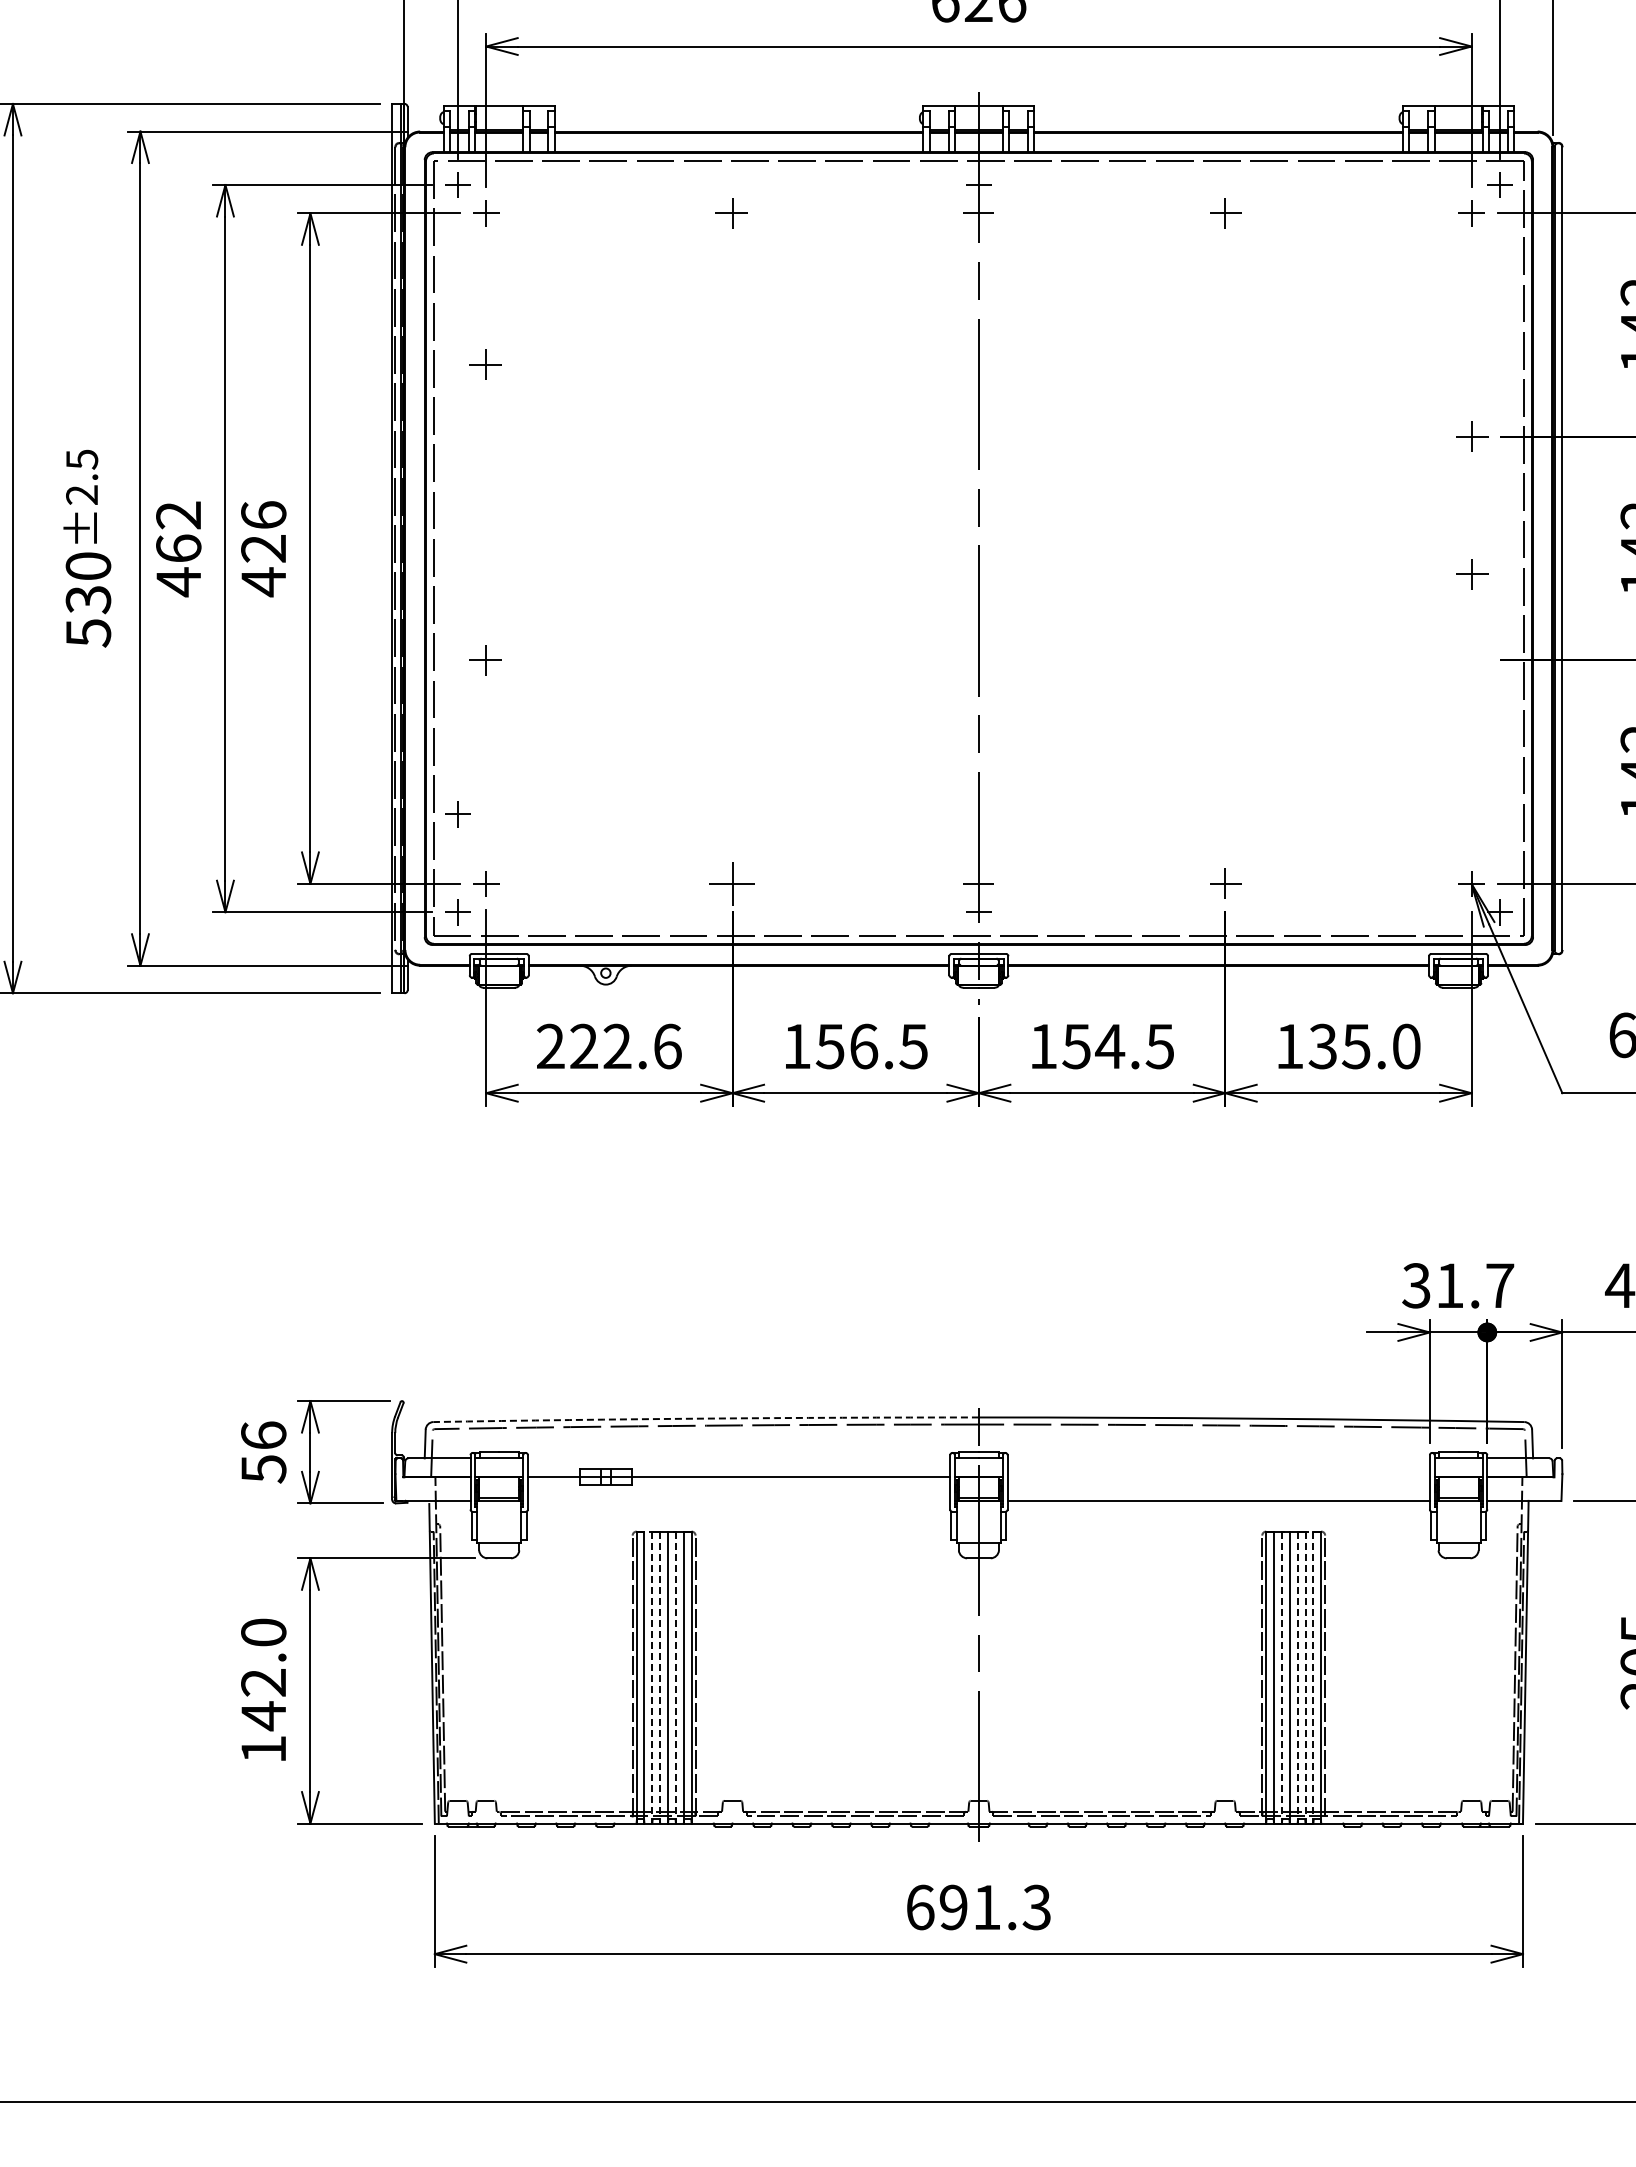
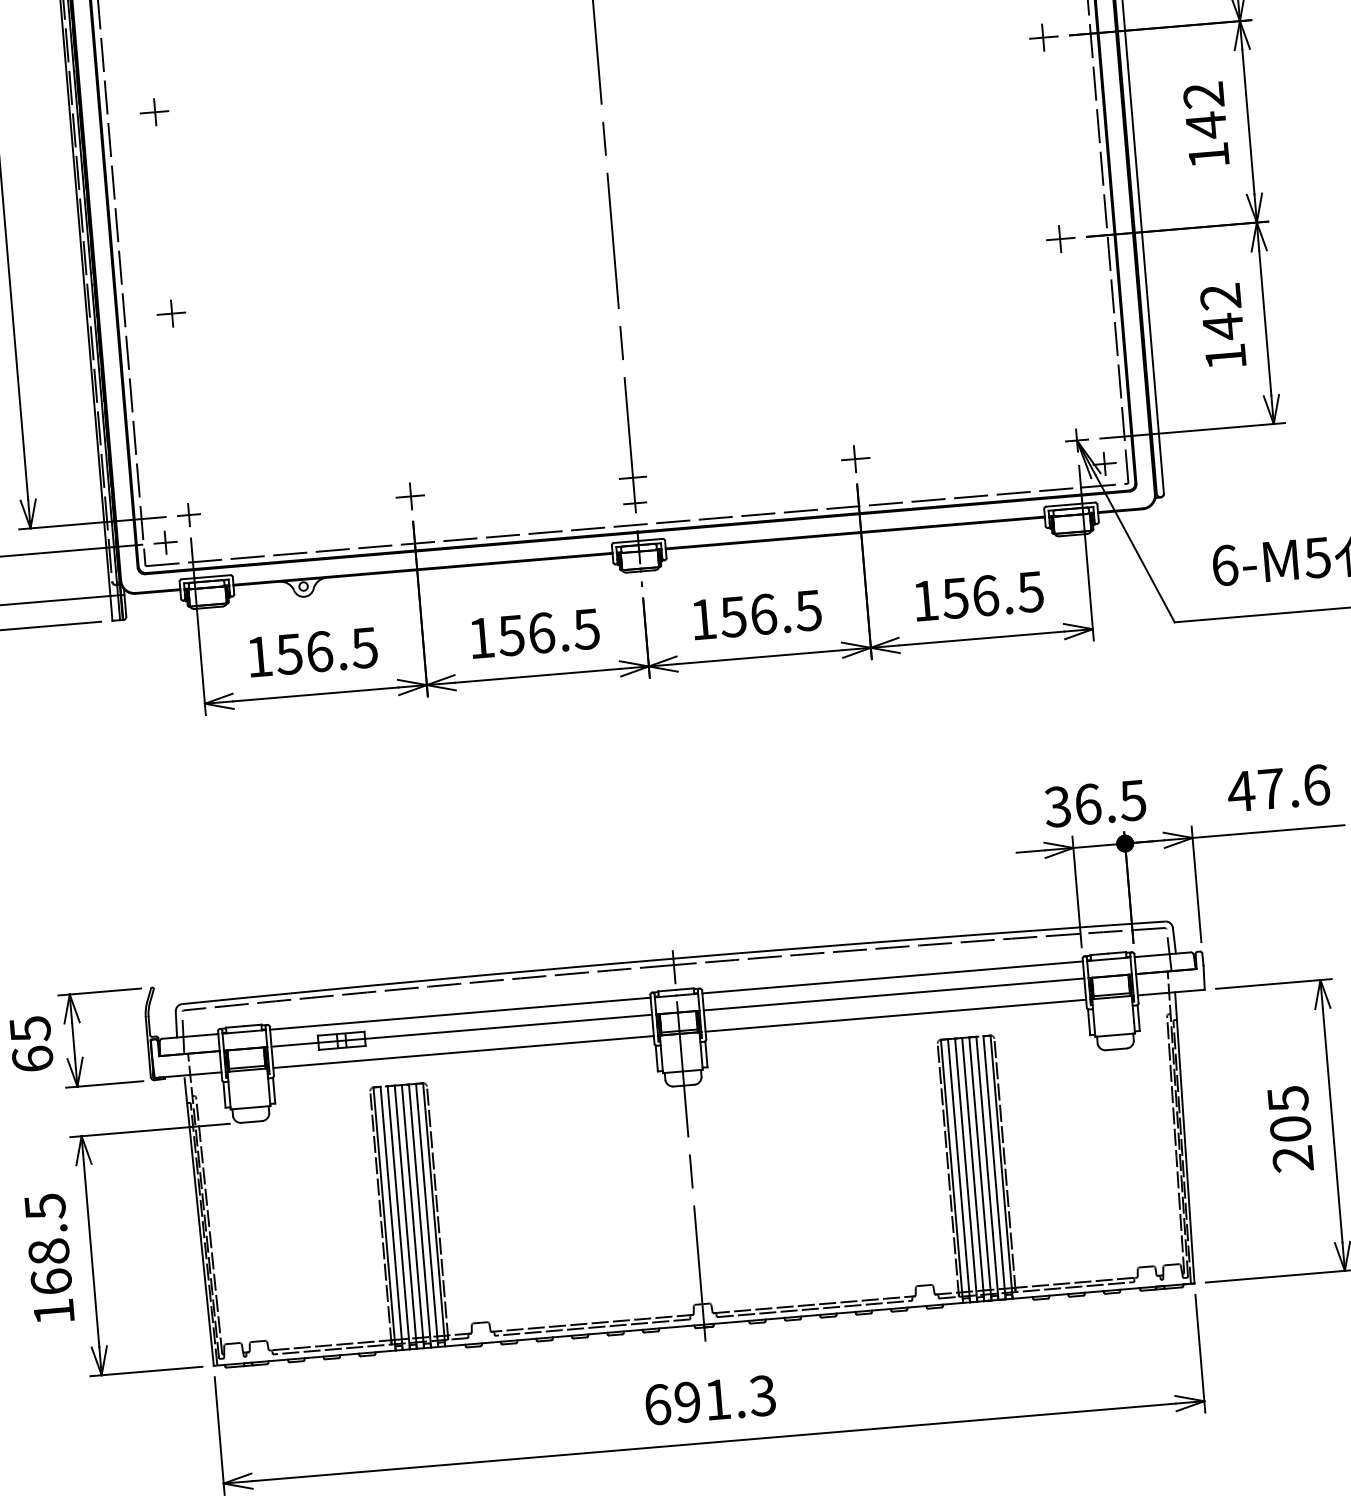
part: (485, 364) -> (154, 111), moved
part: (1472, 574) -> (1060, 239), moved
part: (457, 814) -> (157, 454), removed
part: (731, 883) -> (410, 496), size x0.71
text: (609, 1046) -> (312, 652), 222.6 -> 156.5
text: (1110, 1046) -> (763, 614), 154.5 -> 156.5
text: (1364, 1046) -> (992, 595), 135.0 -> 156.5
text: (1475, 1285) -> (1110, 802), 31.7 -> 36.5
arc: (706, 1418) -> (427, 980), dashed -> solid
text: (263, 1452) -> (31, 1044), 56 -> 65
line: (738, 1458) -> (459, 1013), added
line: (1218, 1458) -> (892, 977), added
line: (1218, 1477) -> (893, 994), added
line: (738, 1500) -> (463, 1051), added
text: (263, 1674) -> (48, 1244), 142.0 -> 168.5
line: (652, 1677) -> (398, 1217), dashed -> solid
line: (660, 1677) -> (406, 1217), dashed -> solid
line: (675, 1677) -> (419, 1216), dashed -> solid
line: (1281, 1677) -> (965, 1170), dashed -> solid
line: (1297, 1677) -> (980, 1168), dashed -> solid
line: (1305, 1677) -> (987, 1168), dashed -> solid
line: (1313, 1677) -> (994, 1167), dashed -> solid

